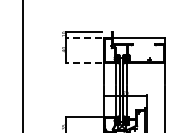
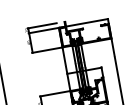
line: (83, 38) -> (42, 31), dashed -> solid
line: (83, 62) -> (46, 50), dashed -> solid

